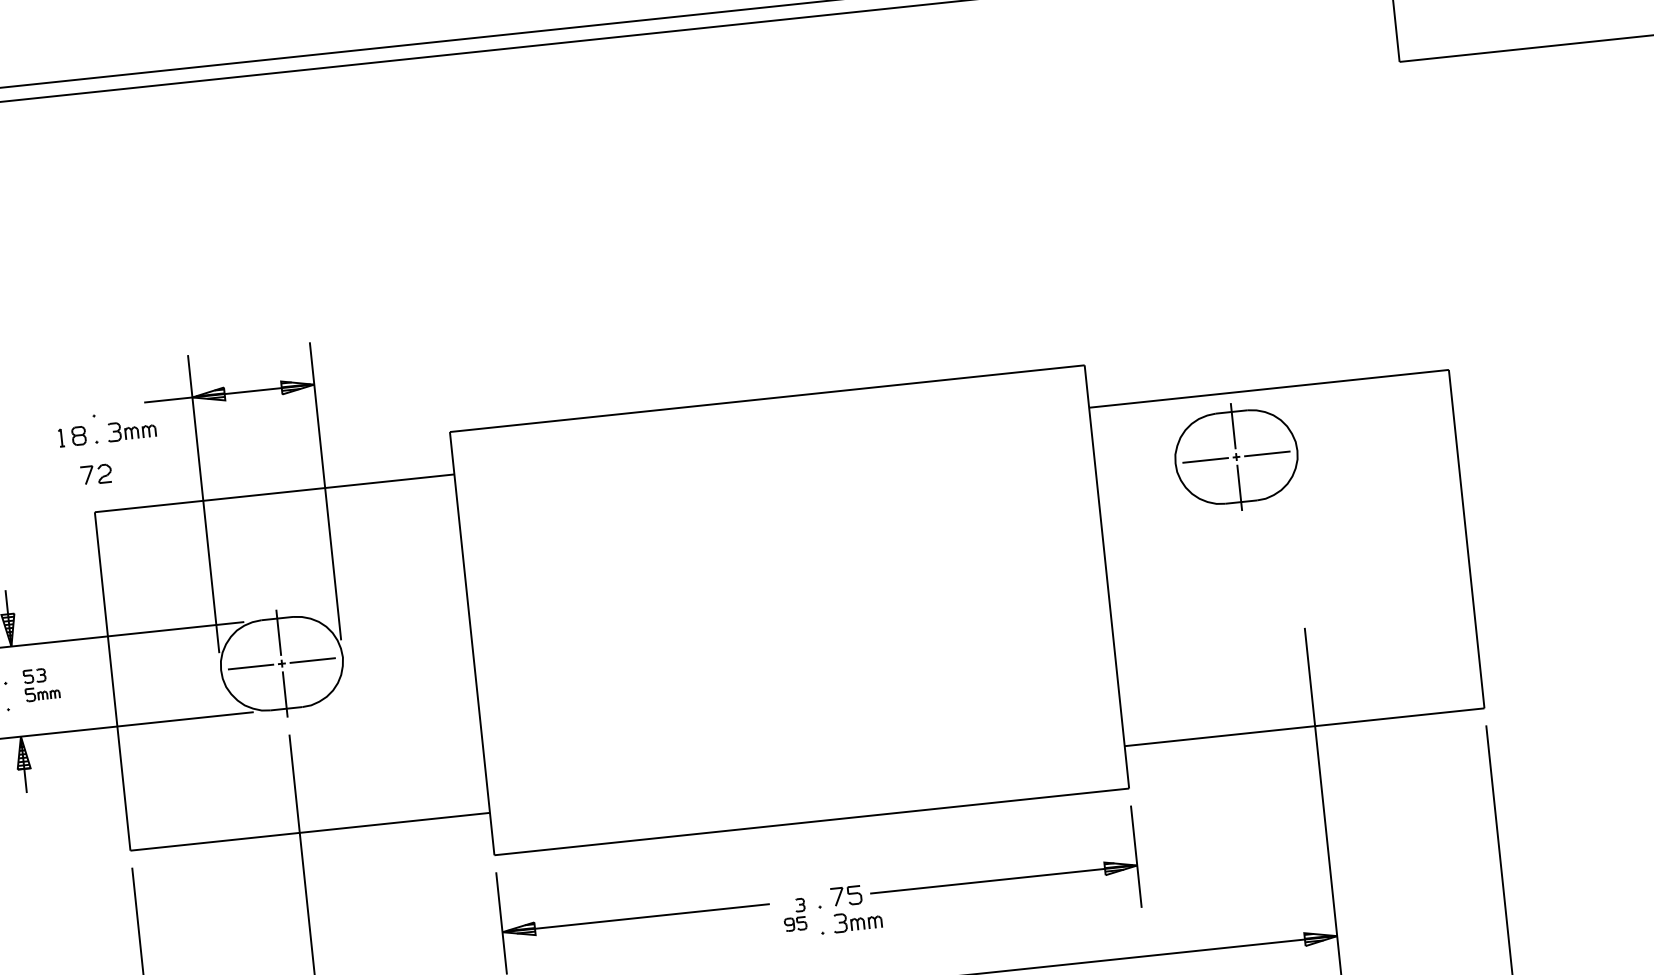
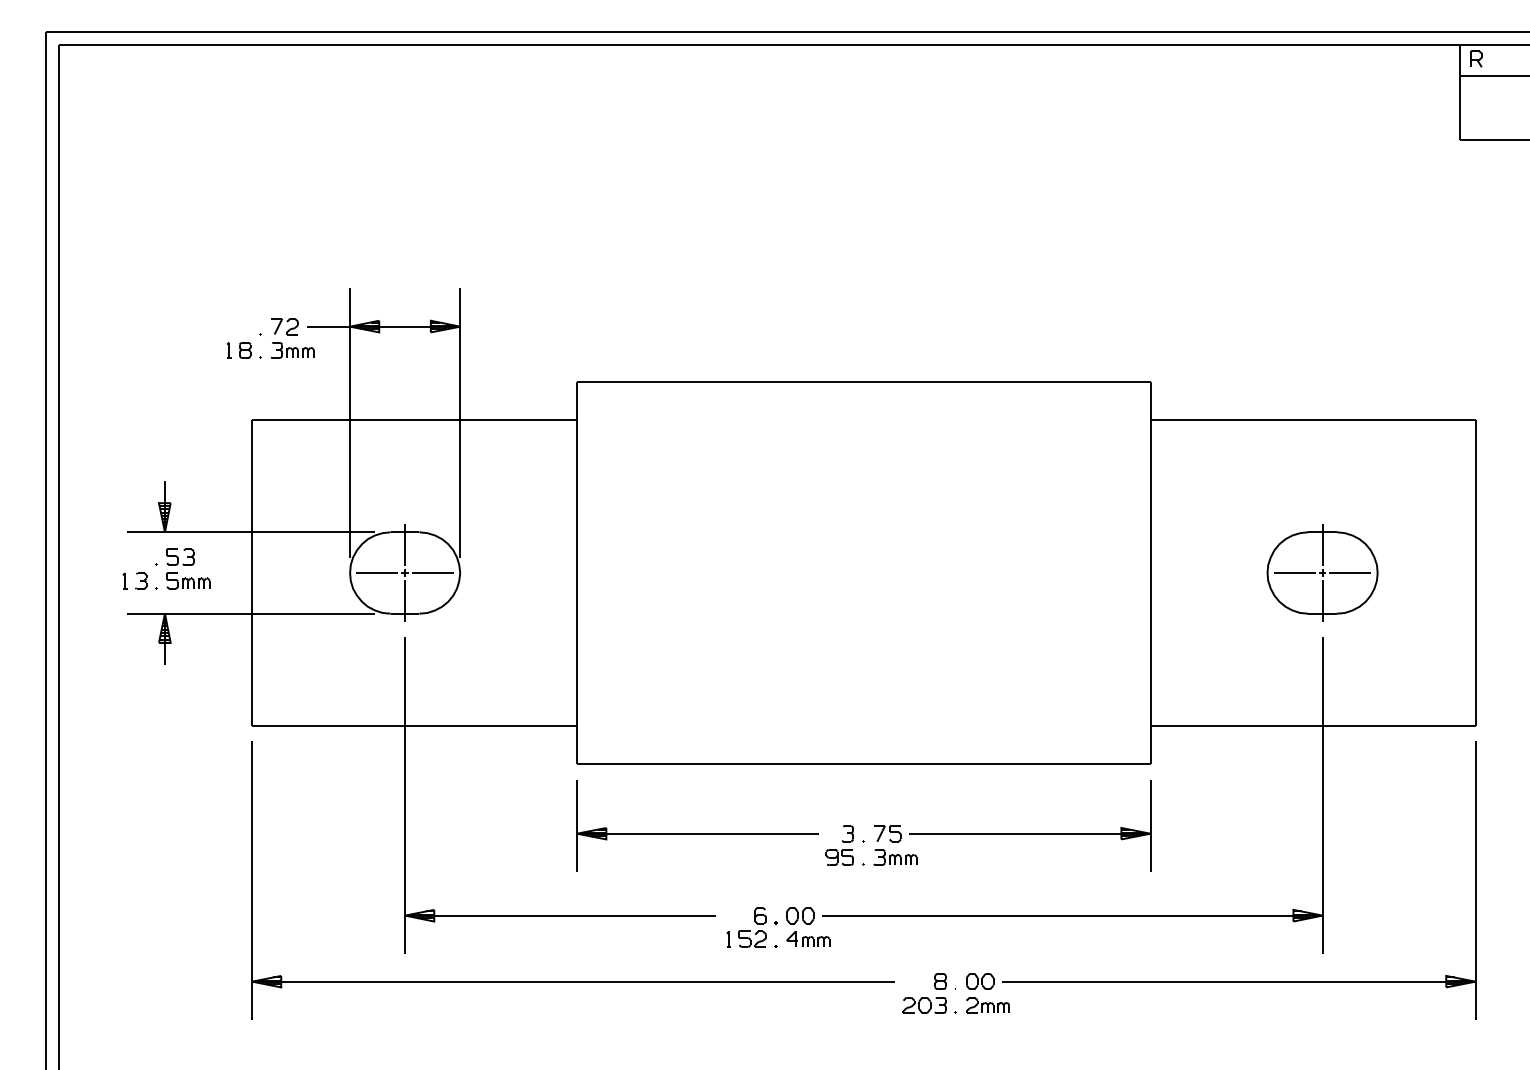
part: (1236, 456) -> (1322, 572), moved
part: (95, 474) -> (284, 326), moved
part: (41, 683) -> (188, 568), size x1.43
part: (794, 914) -> (839, 845), size x1.43

